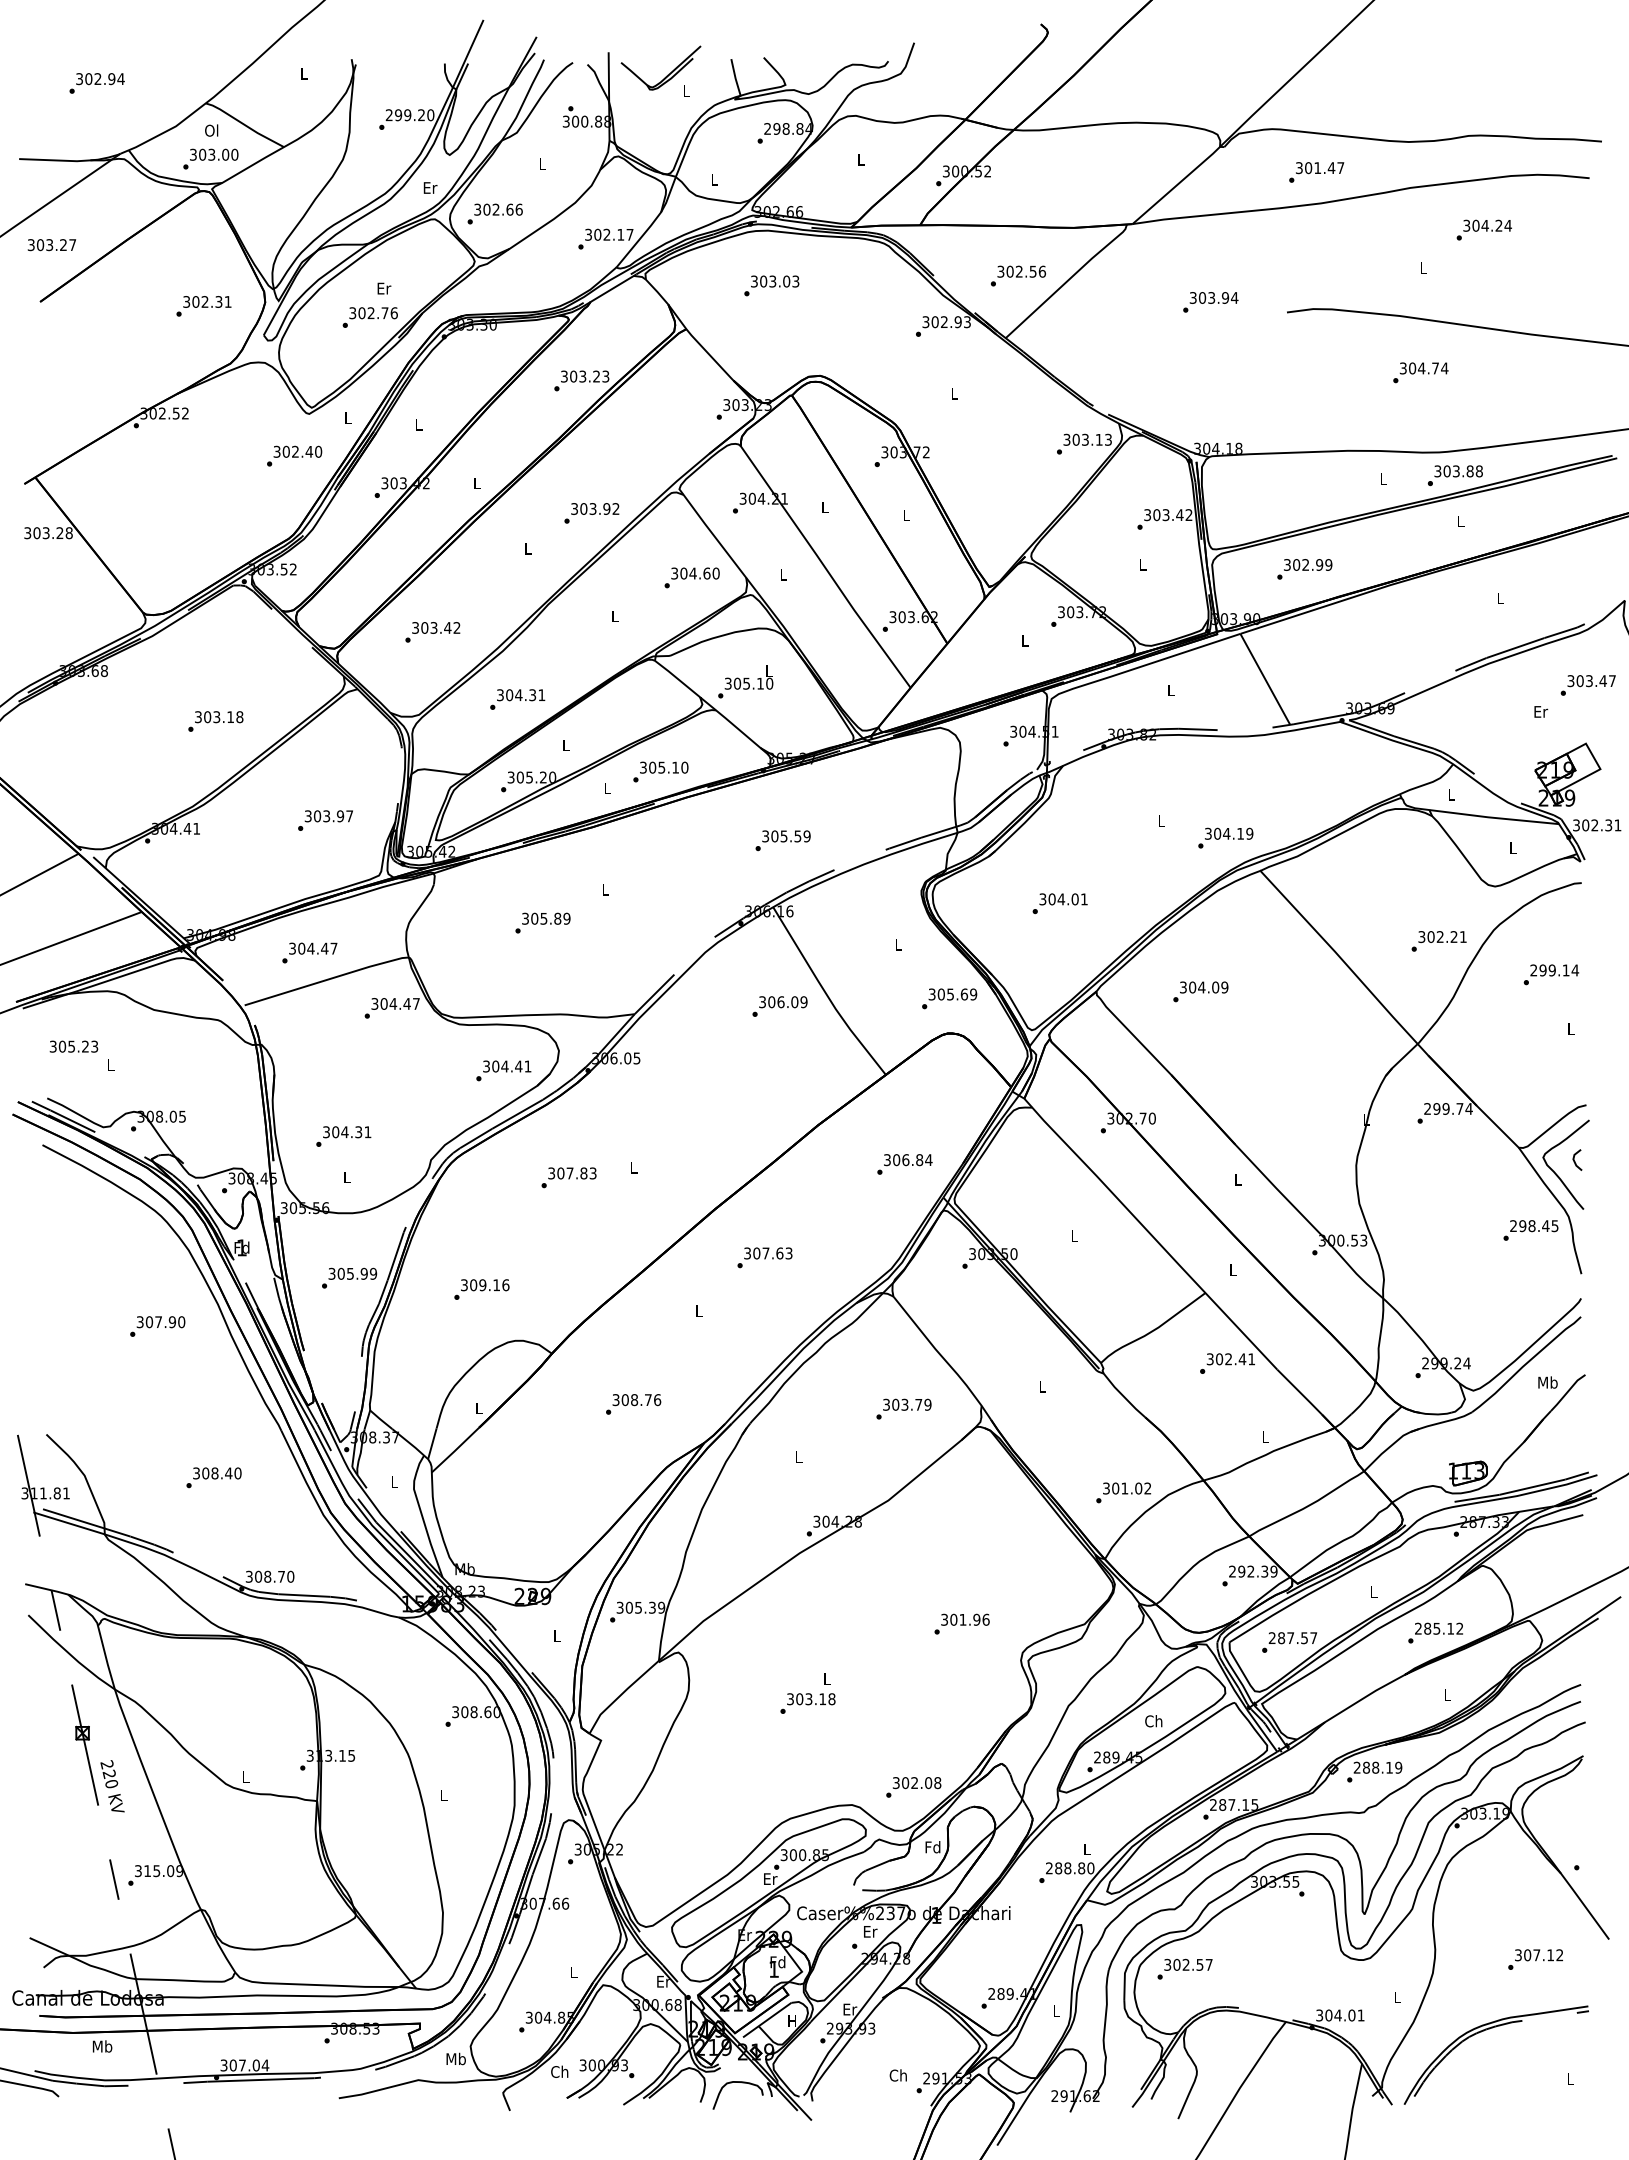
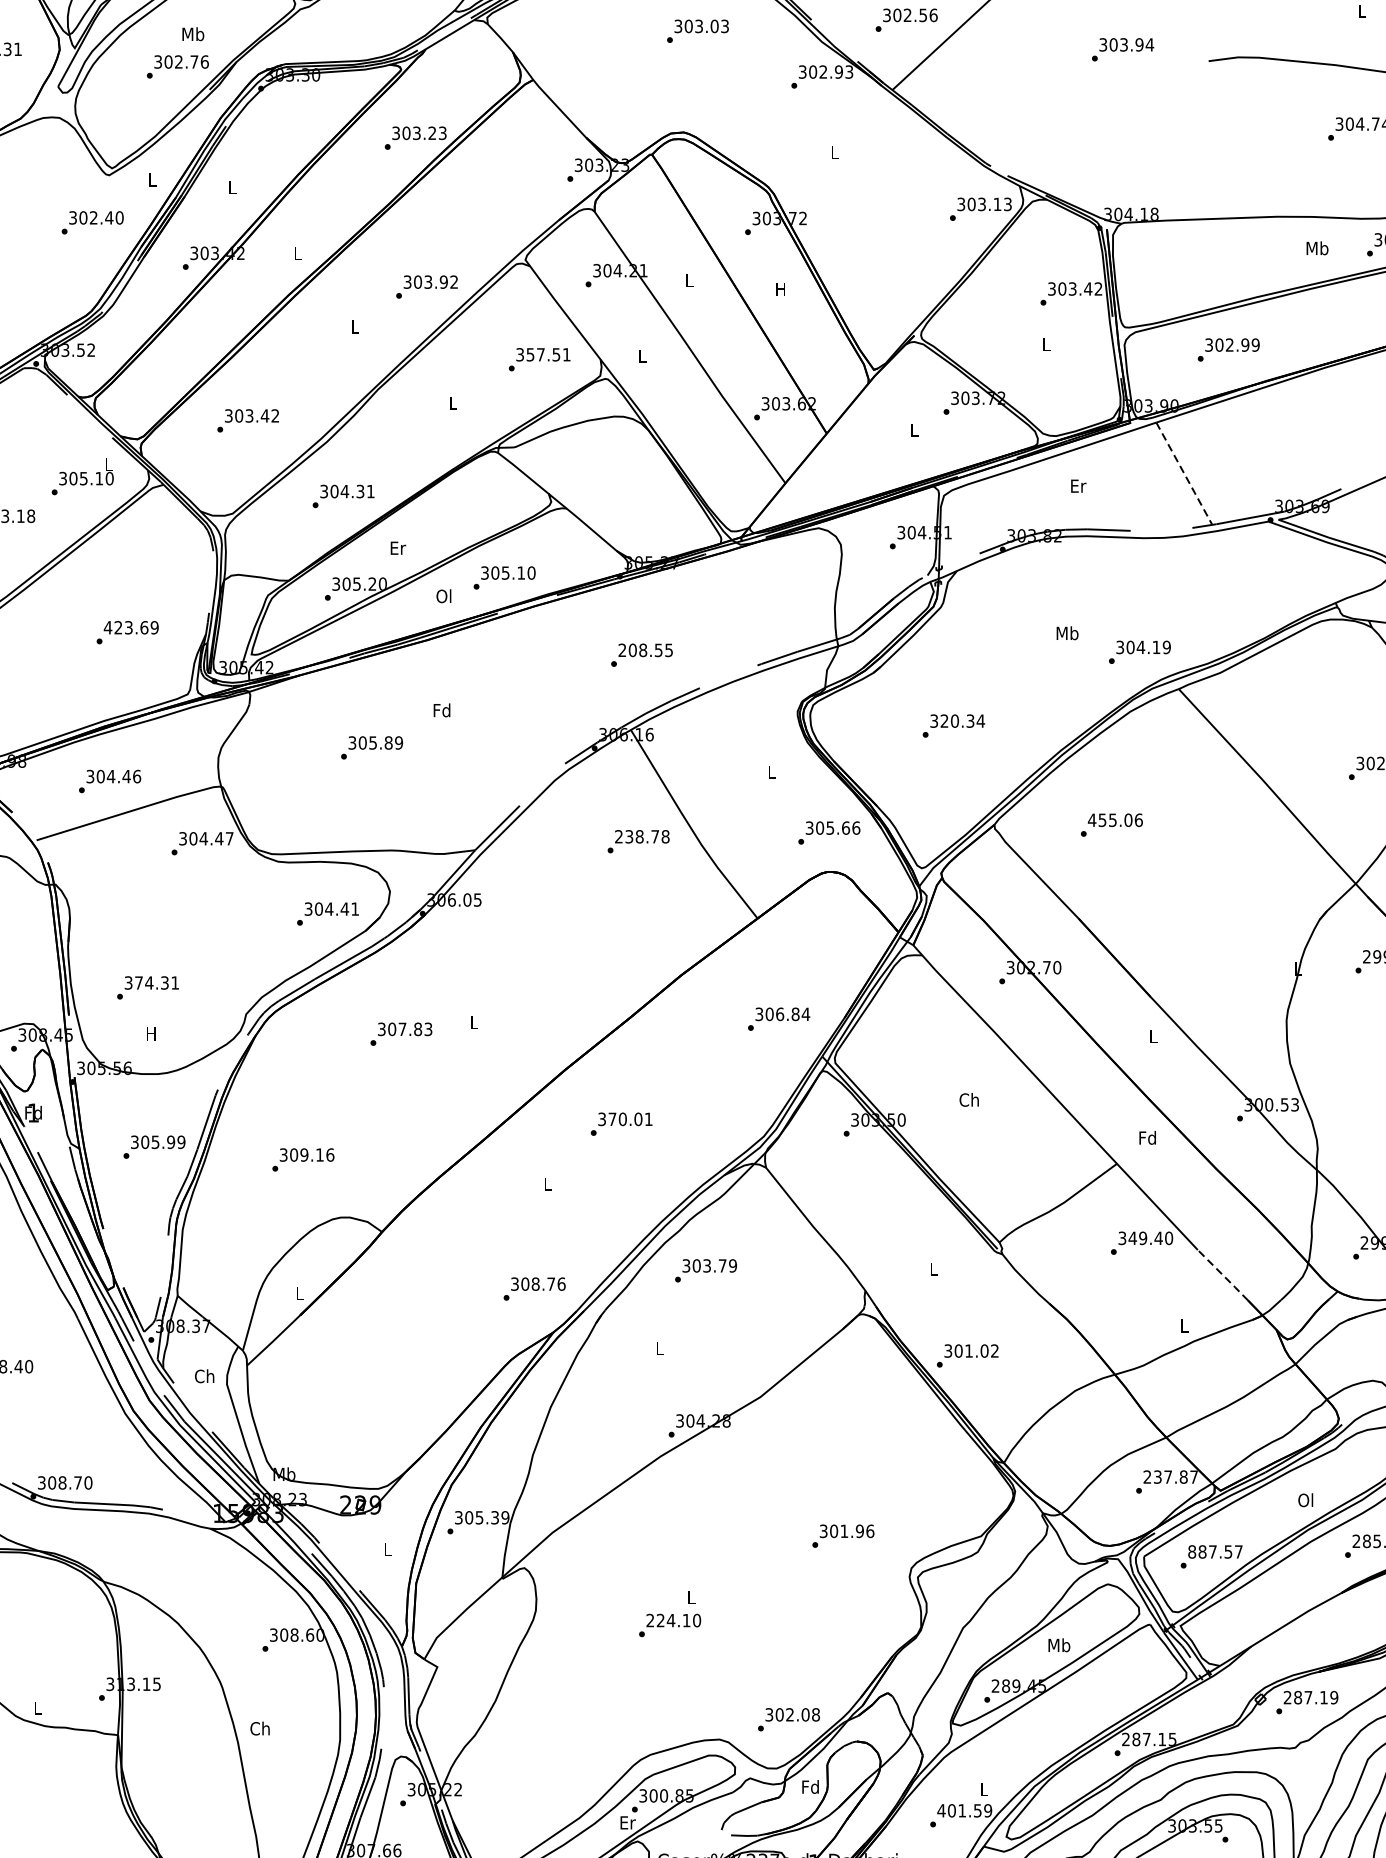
text: (771, 285) -> (697, 30), moved
text: (383, 288) -> (192, 34), Er -> Mb
text: (1383, 478) -> (1317, 247), L -> Mb
text: (905, 515) -> (779, 289), L -> H
text: (699, 573) -> (548, 354), 304.60 -> 357.51
line: (1265, 679) -> (1184, 473), solid -> dashed
text: (745, 681) -> (82, 476), moved
text: (1171, 690) -> (1078, 486), L -> Er
text: (566, 745) -> (398, 548), L -> Er
text: (606, 788) -> (443, 596), L -> Ol
text: (328, 816) -> (130, 627), 303.97 -> 423.69
text: (1161, 821) -> (1067, 633), L -> Mb
text: (786, 836) -> (645, 650), 305.59 -> 208.55
text: (604, 889) -> (441, 710), L -> Fd
text: (1068, 899) -> (962, 721), 304.01 -> 320.34
text: (333, 948) -> (136, 776), 304.47 -> 304.46
text: (1203, 987) -> (1114, 820), 304.09 -> 455.06
text: (973, 994) -> (856, 828), 305.69 -> 305.66
text: (783, 1002) -> (642, 837), 306.09 -> 238.78
text: (335, 1132) -> (138, 983), 304.31 -> 374.31
text: (346, 1177) -> (151, 1033), L -> H
text: (1073, 1236) -> (968, 1100), L -> Ch
text: (772, 1253) -> (630, 1119), 307.63 -> 370.01
text: (1232, 1269) -> (1147, 1137), L -> Fd
text: (1235, 1359) -> (1150, 1238), 302.41 -> 349.40
line: (1299, 1392) -> (1222, 1275), solid -> dashed
text: (633, 1404) -> (534, 1289), moved
text: (903, 1408) -> (705, 1270), moved
text: (393, 1481) -> (203, 1375), L -> Ch
text: (1123, 1492) -> (967, 1355), moved
text: (1257, 1571) -> (1175, 1476), 292.39 -> 237.87
text: (1372, 1592) -> (1304, 1500), L -> Ol
text: (1271, 1638) -> (1191, 1552), 287.57 -> 887.57
text: (811, 1699) -> (673, 1620), 303.18 -> 224.10
text: (1153, 1721) -> (1058, 1645), Ch -> Mb
text: (1375, 1767) -> (1308, 1697), 288.19 -> 287.19
text: (442, 1795) -> (259, 1728), L -> Ch
text: (1069, 1868) -> (964, 1810), 288.80 -> 401.59

